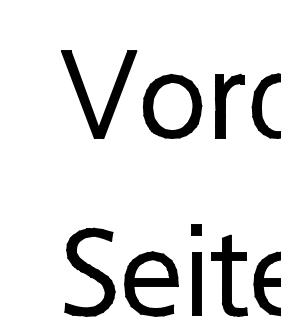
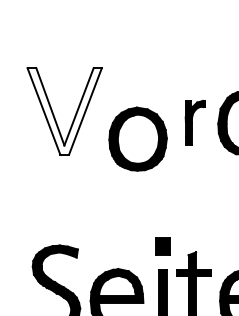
fill: (98, 94) -> (64, 111), removed
part: (229, 105) -> (195, 122), size x0.7
part: (172, 106) -> (138, 139), moved
part: (196, 229) -> (162, 246), size x1.6

